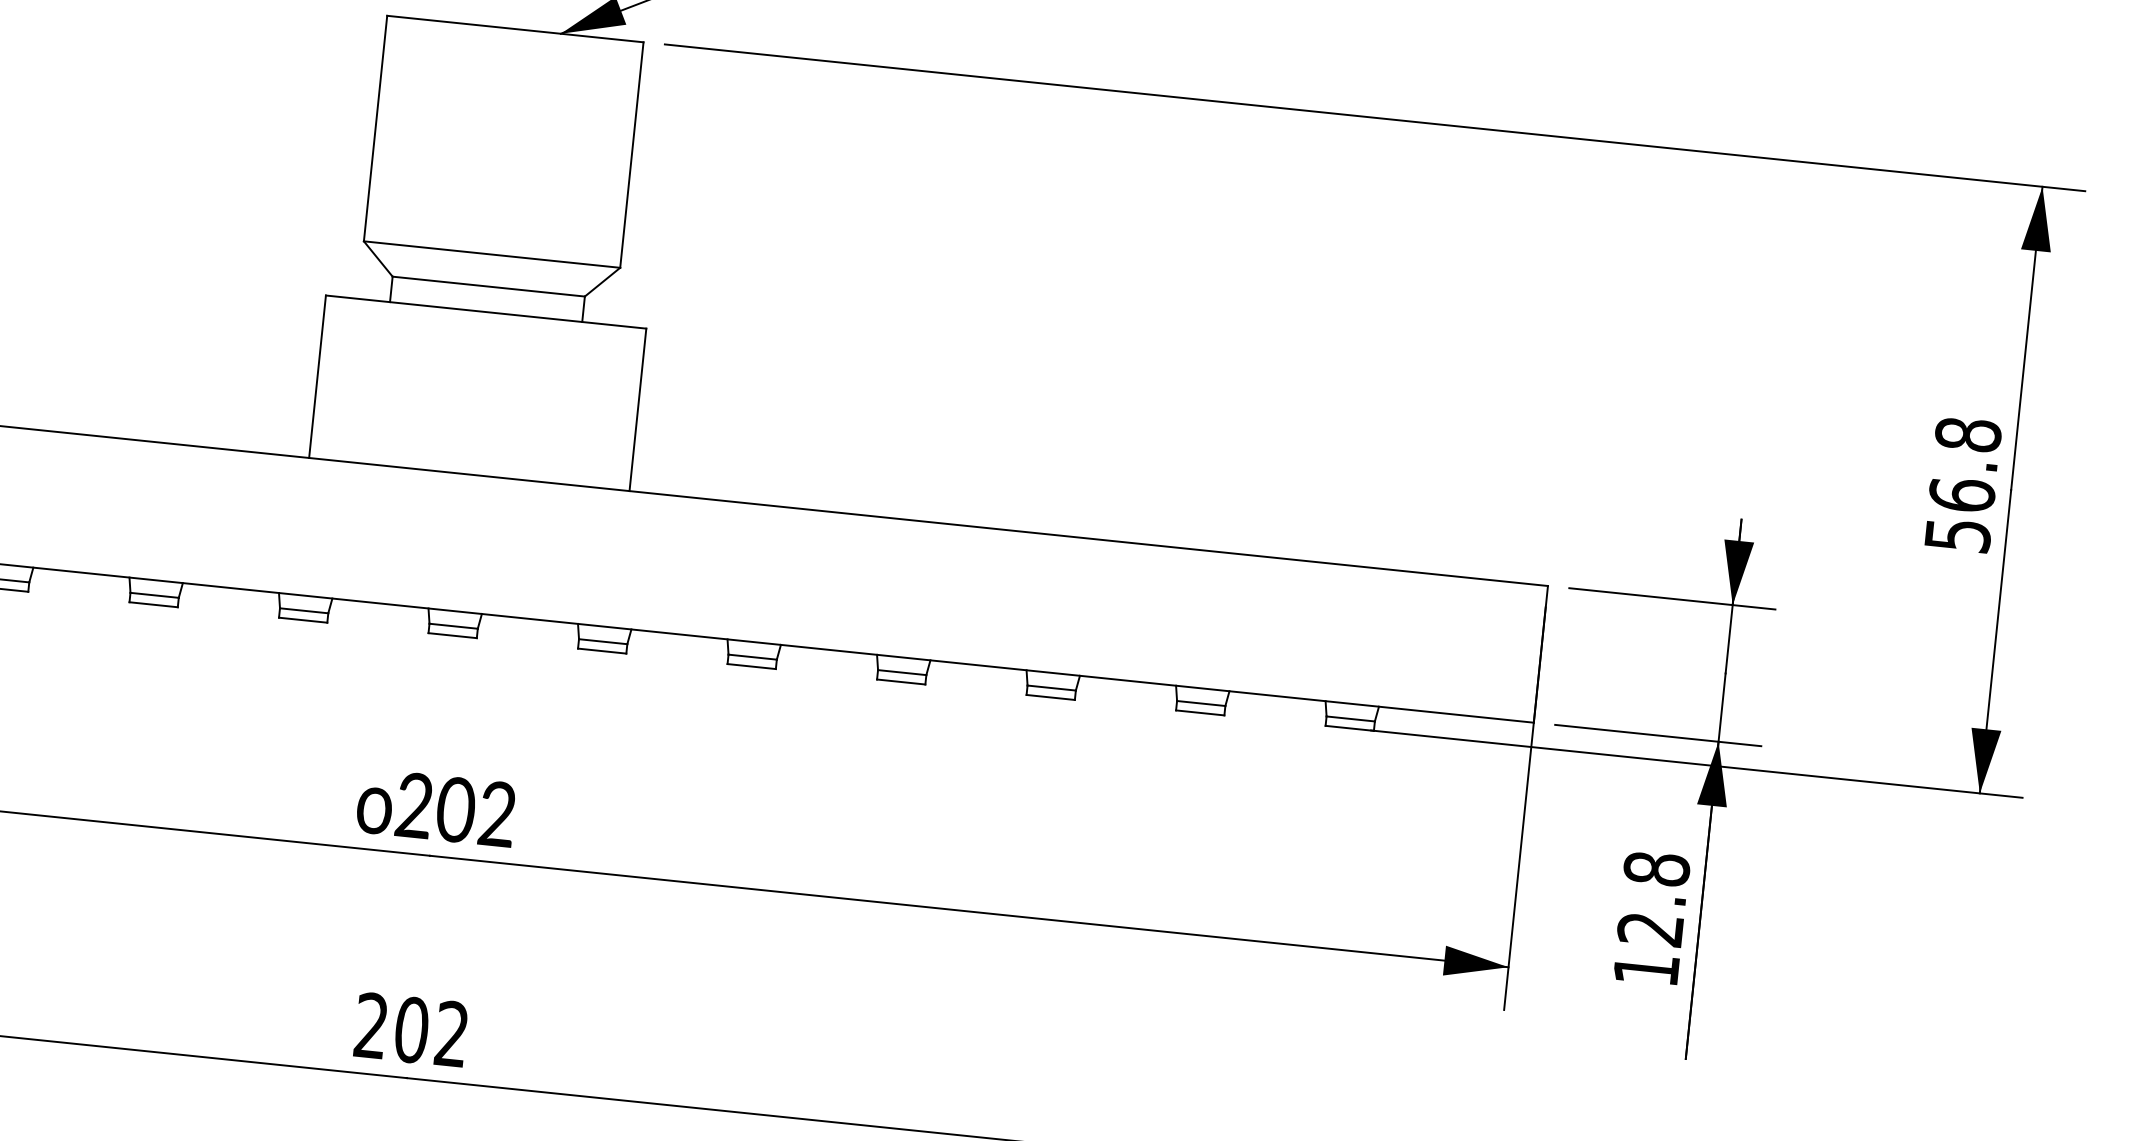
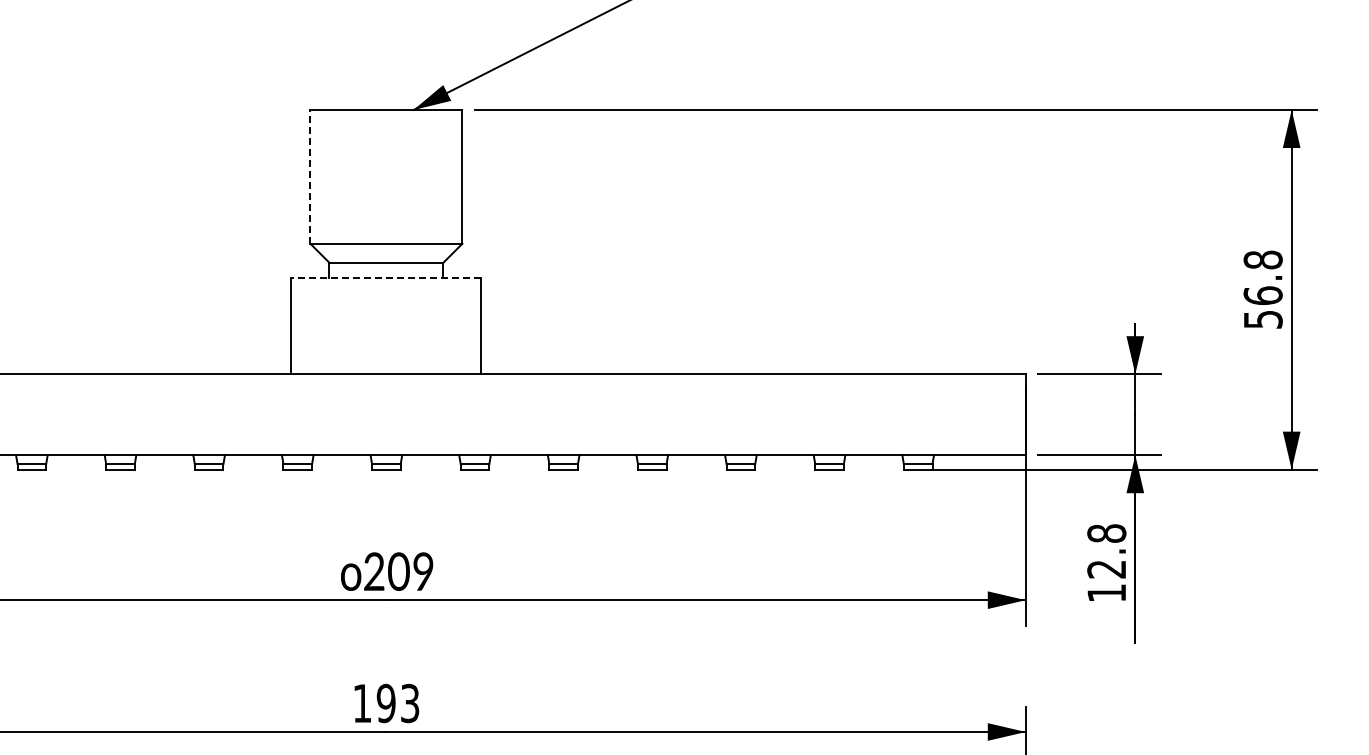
line: (375, 127) -> (310, 176), solid -> dashed
line: (486, 311) -> (386, 277), solid -> dashed
text: (497, 813) -> (423, 571), 202 -> 209
text: (412, 1030) -> (386, 703), 202 -> 193

